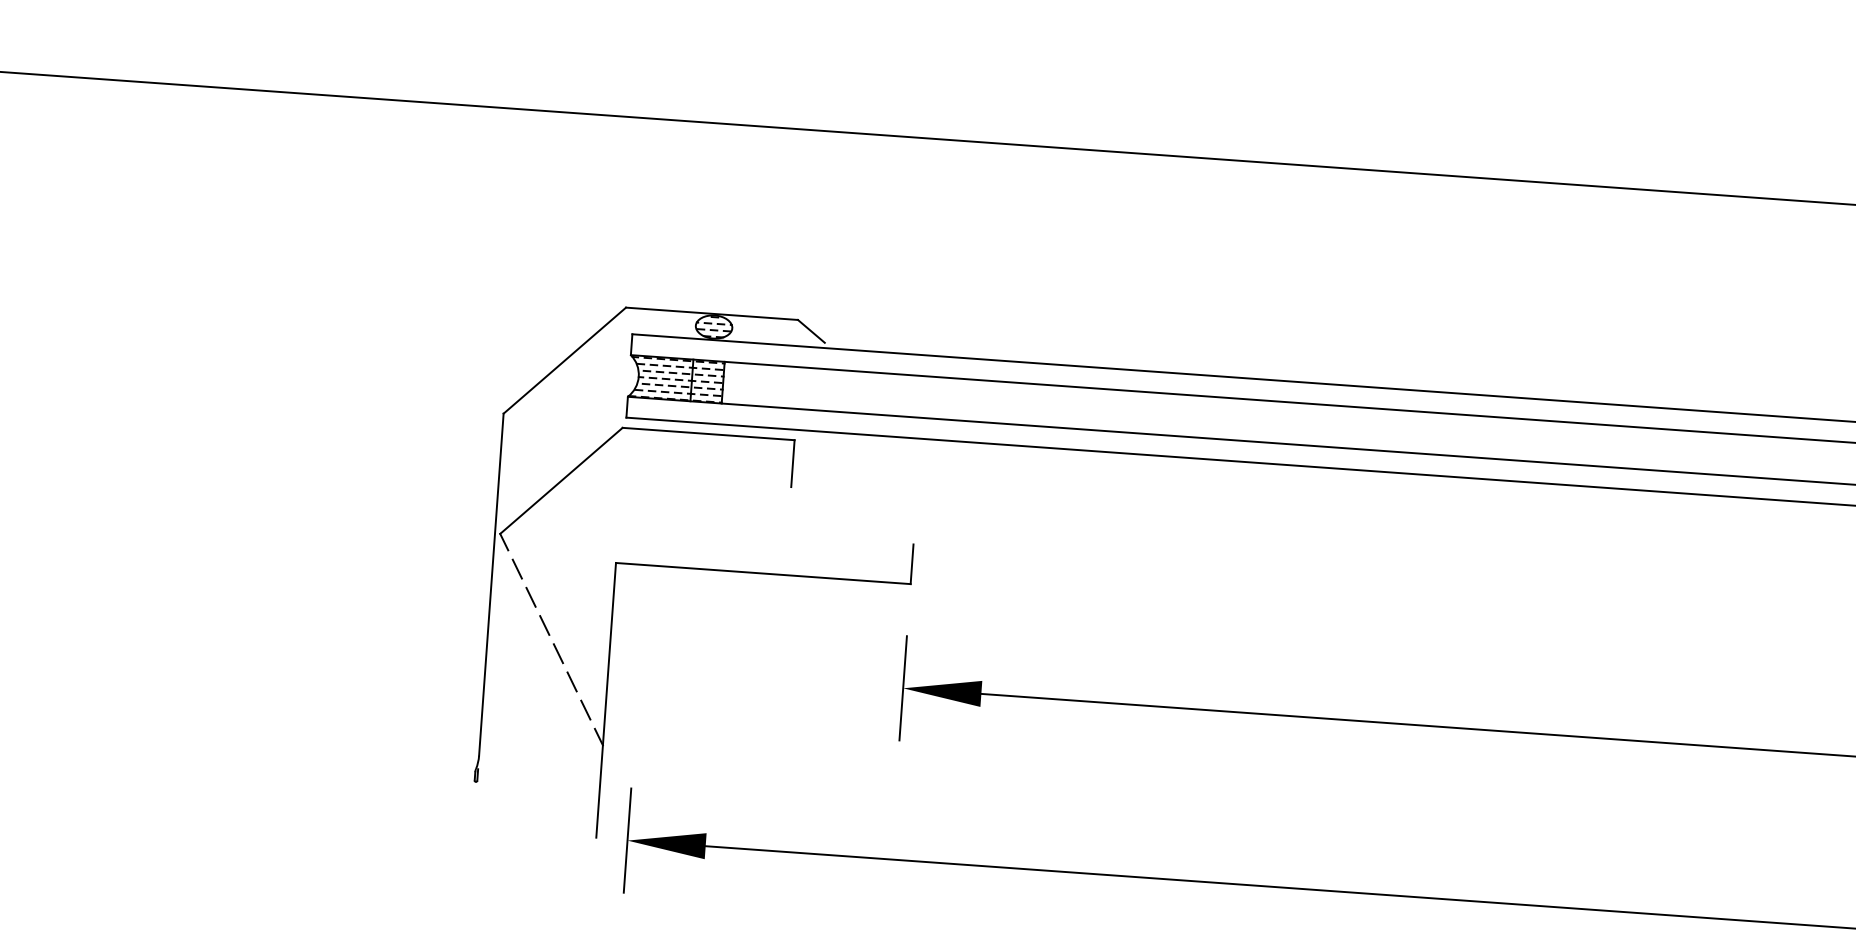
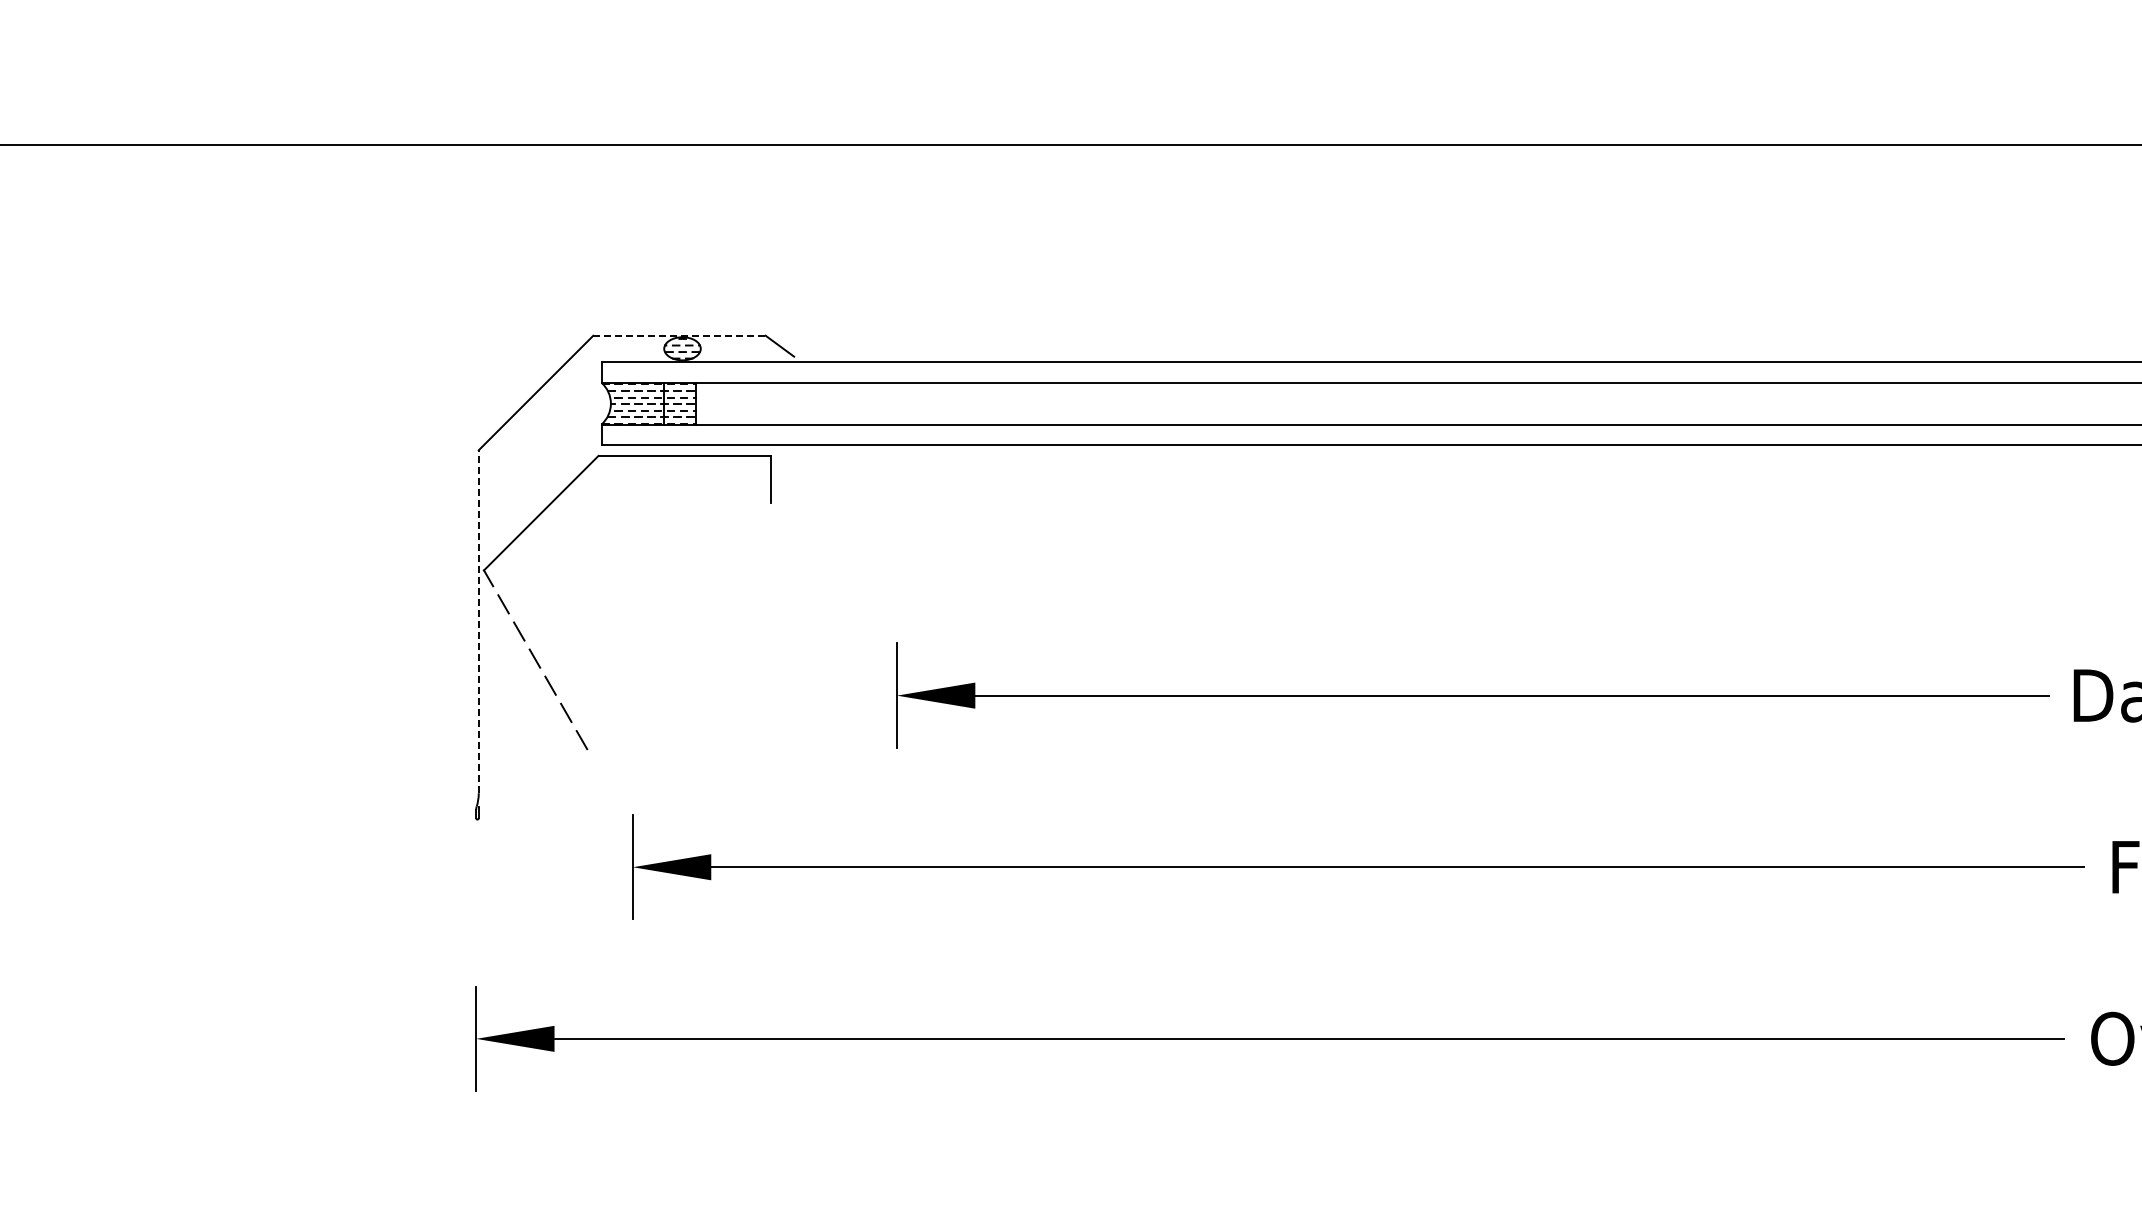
line: (712, 313) -> (679, 335), solid -> dashed
part: (758, 573) -> (744, 591), removed
line: (491, 584) -> (478, 621), solid -> dashed

